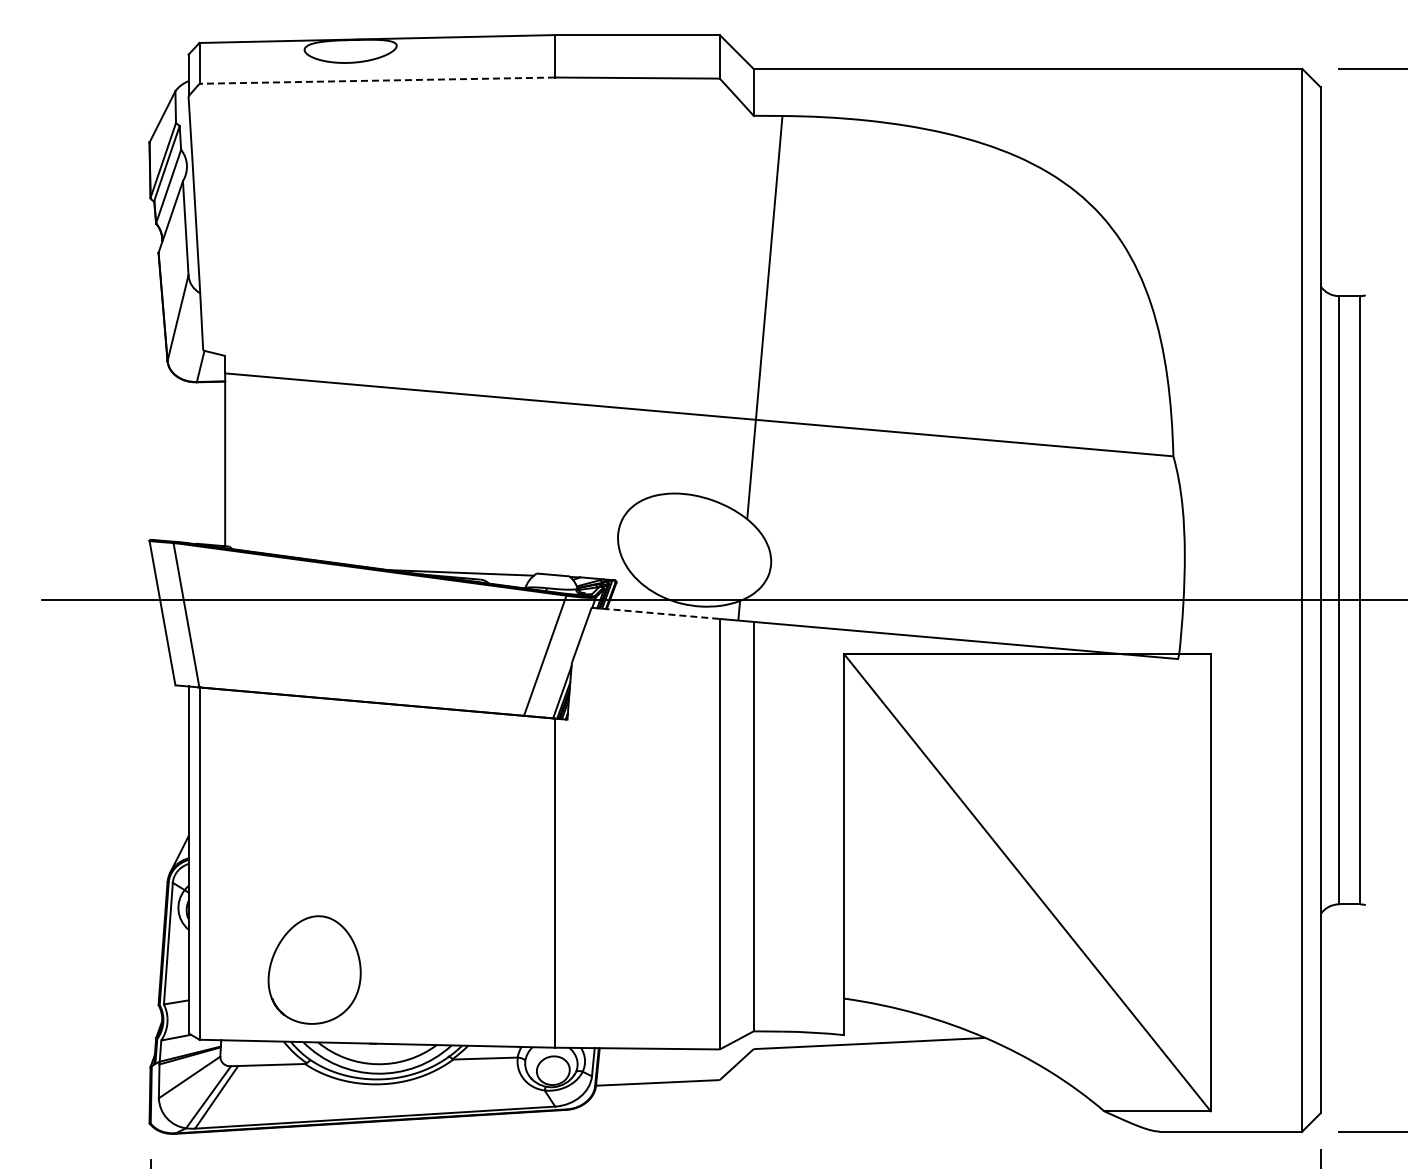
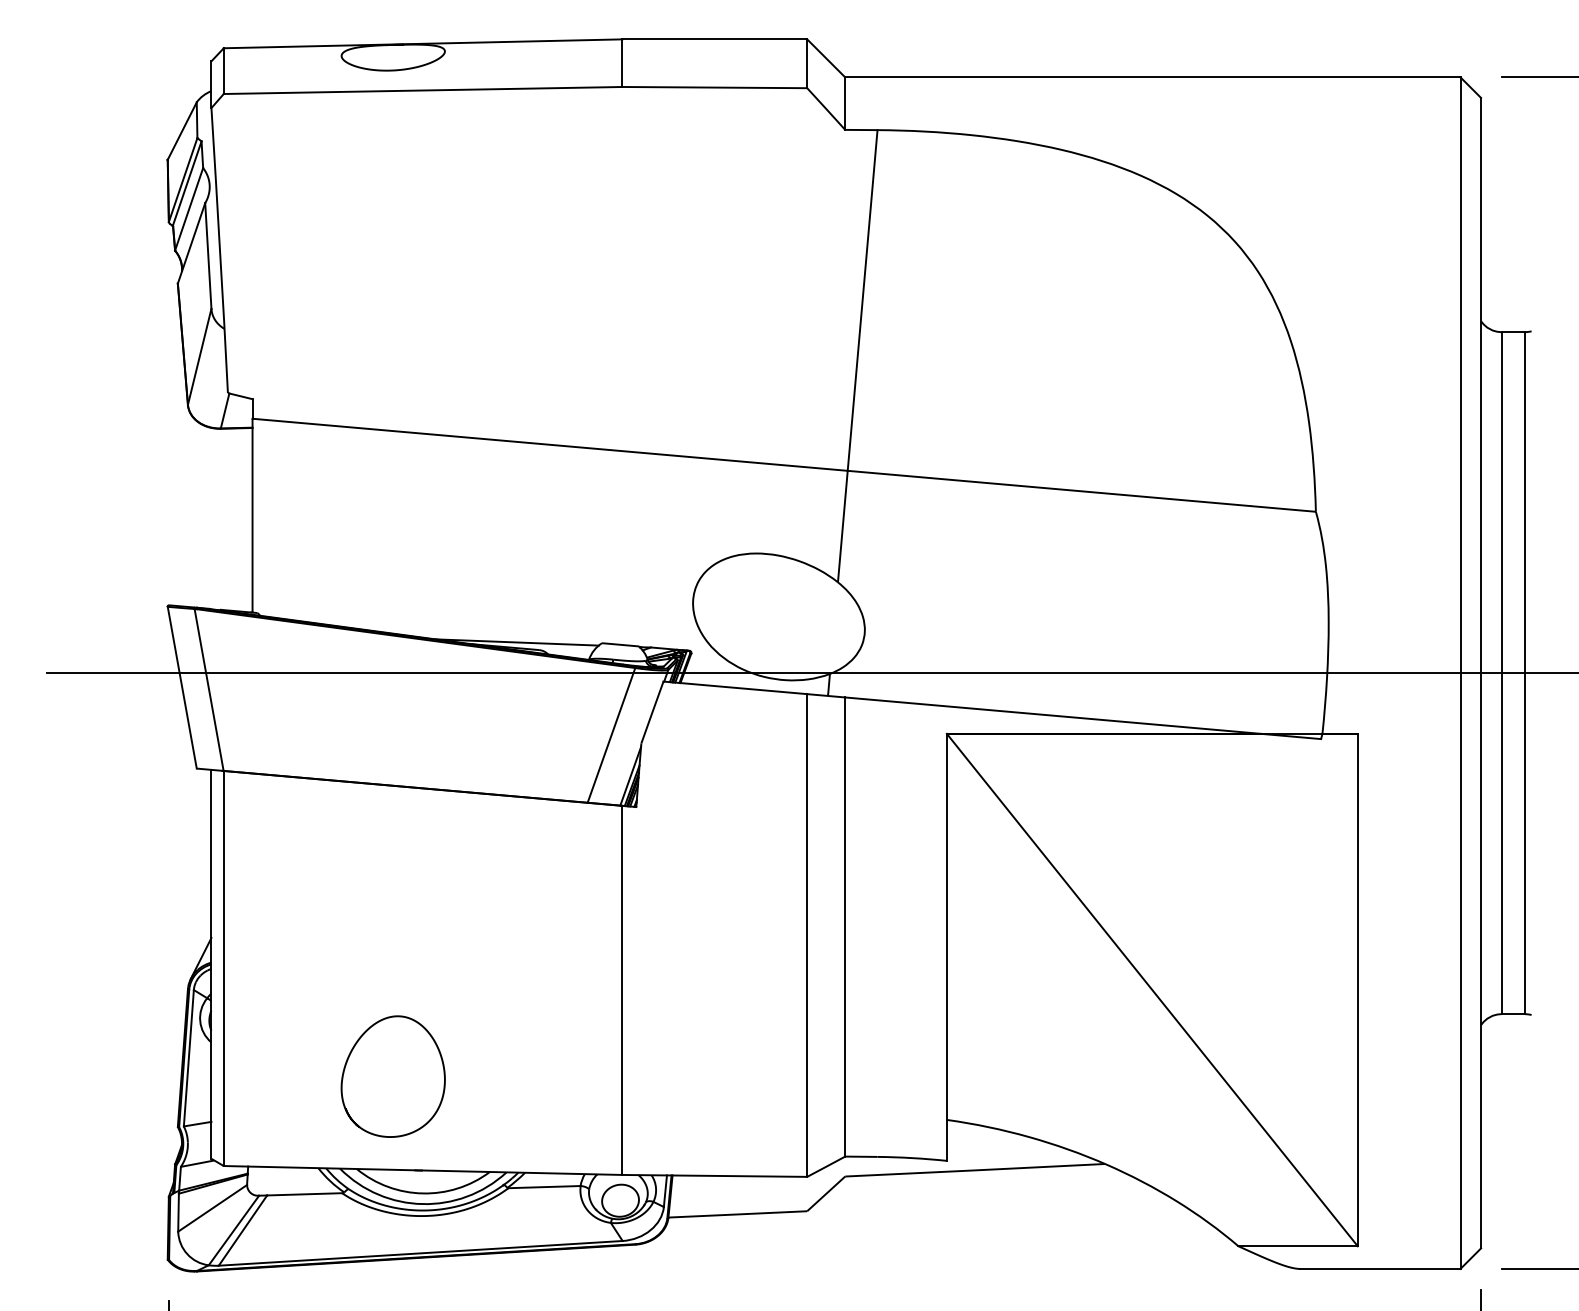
line: (377, 80) -> (423, 90), dashed -> solid
line: (656, 613) -> (736, 688), dashed -> solid
curve: (276, 951) -> (350, 1055), moved

